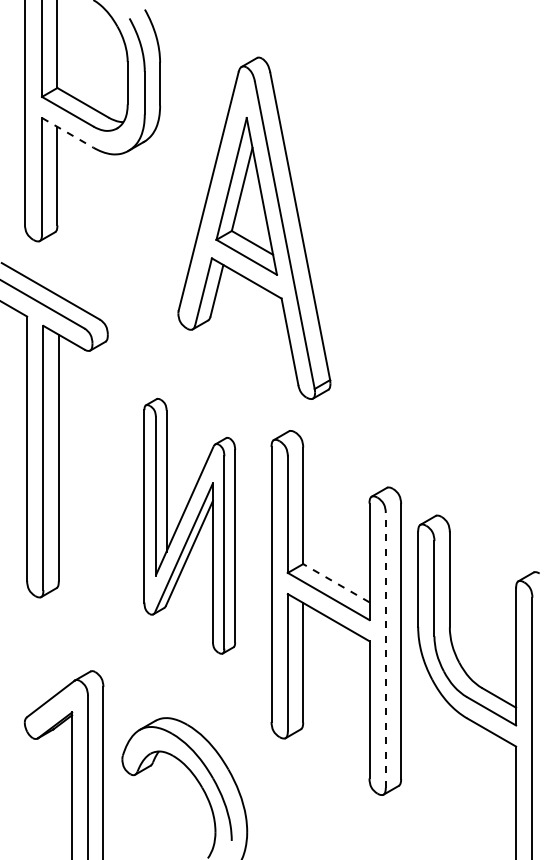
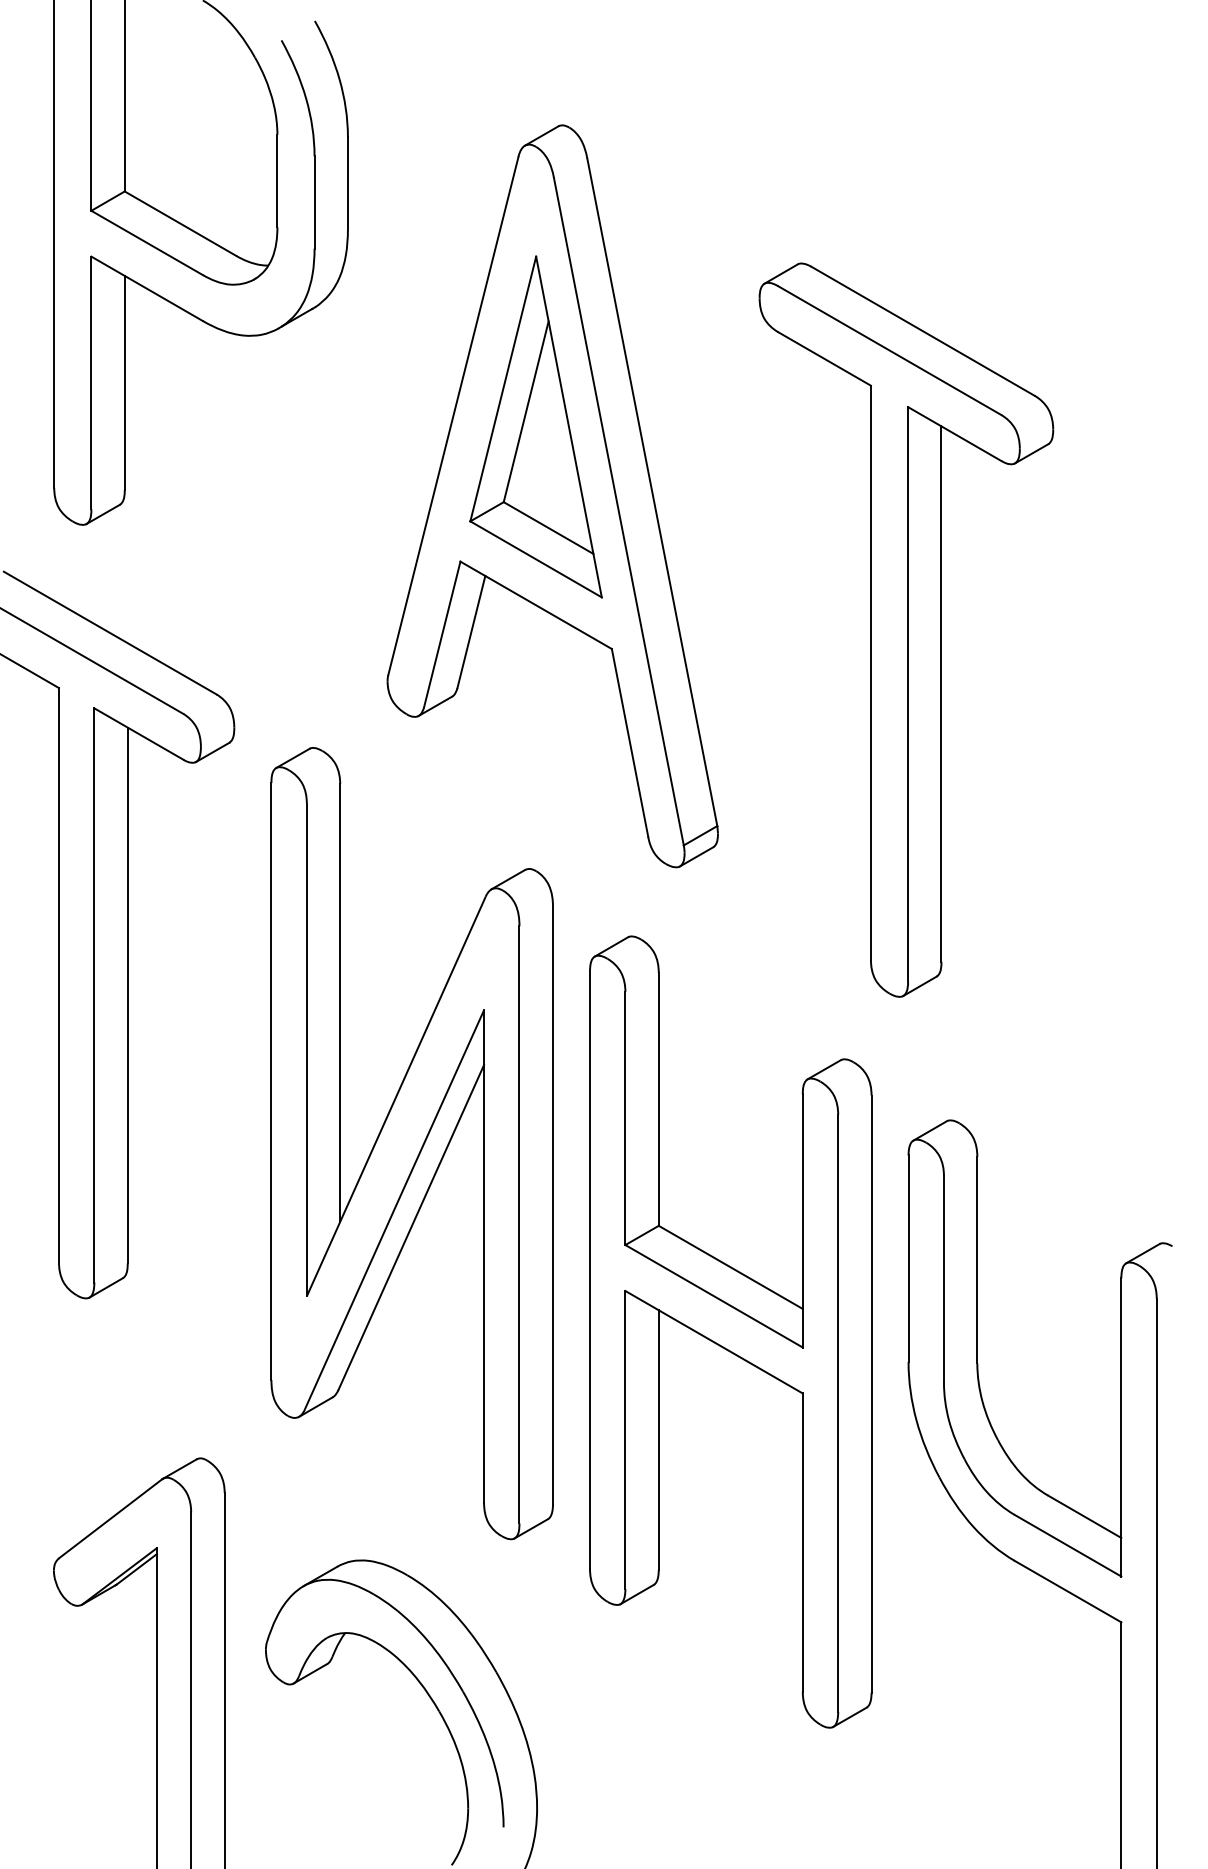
line: (67, 132) -> (146, 288), dashed -> solid
part: (416, 289) -> (904, 629), added
part: (189, 526) -> (411, 1144), size x1.43
line: (335, 582) -> (728, 1265), dashed -> solid
line: (385, 649) -> (837, 1411), dashed -> solid

